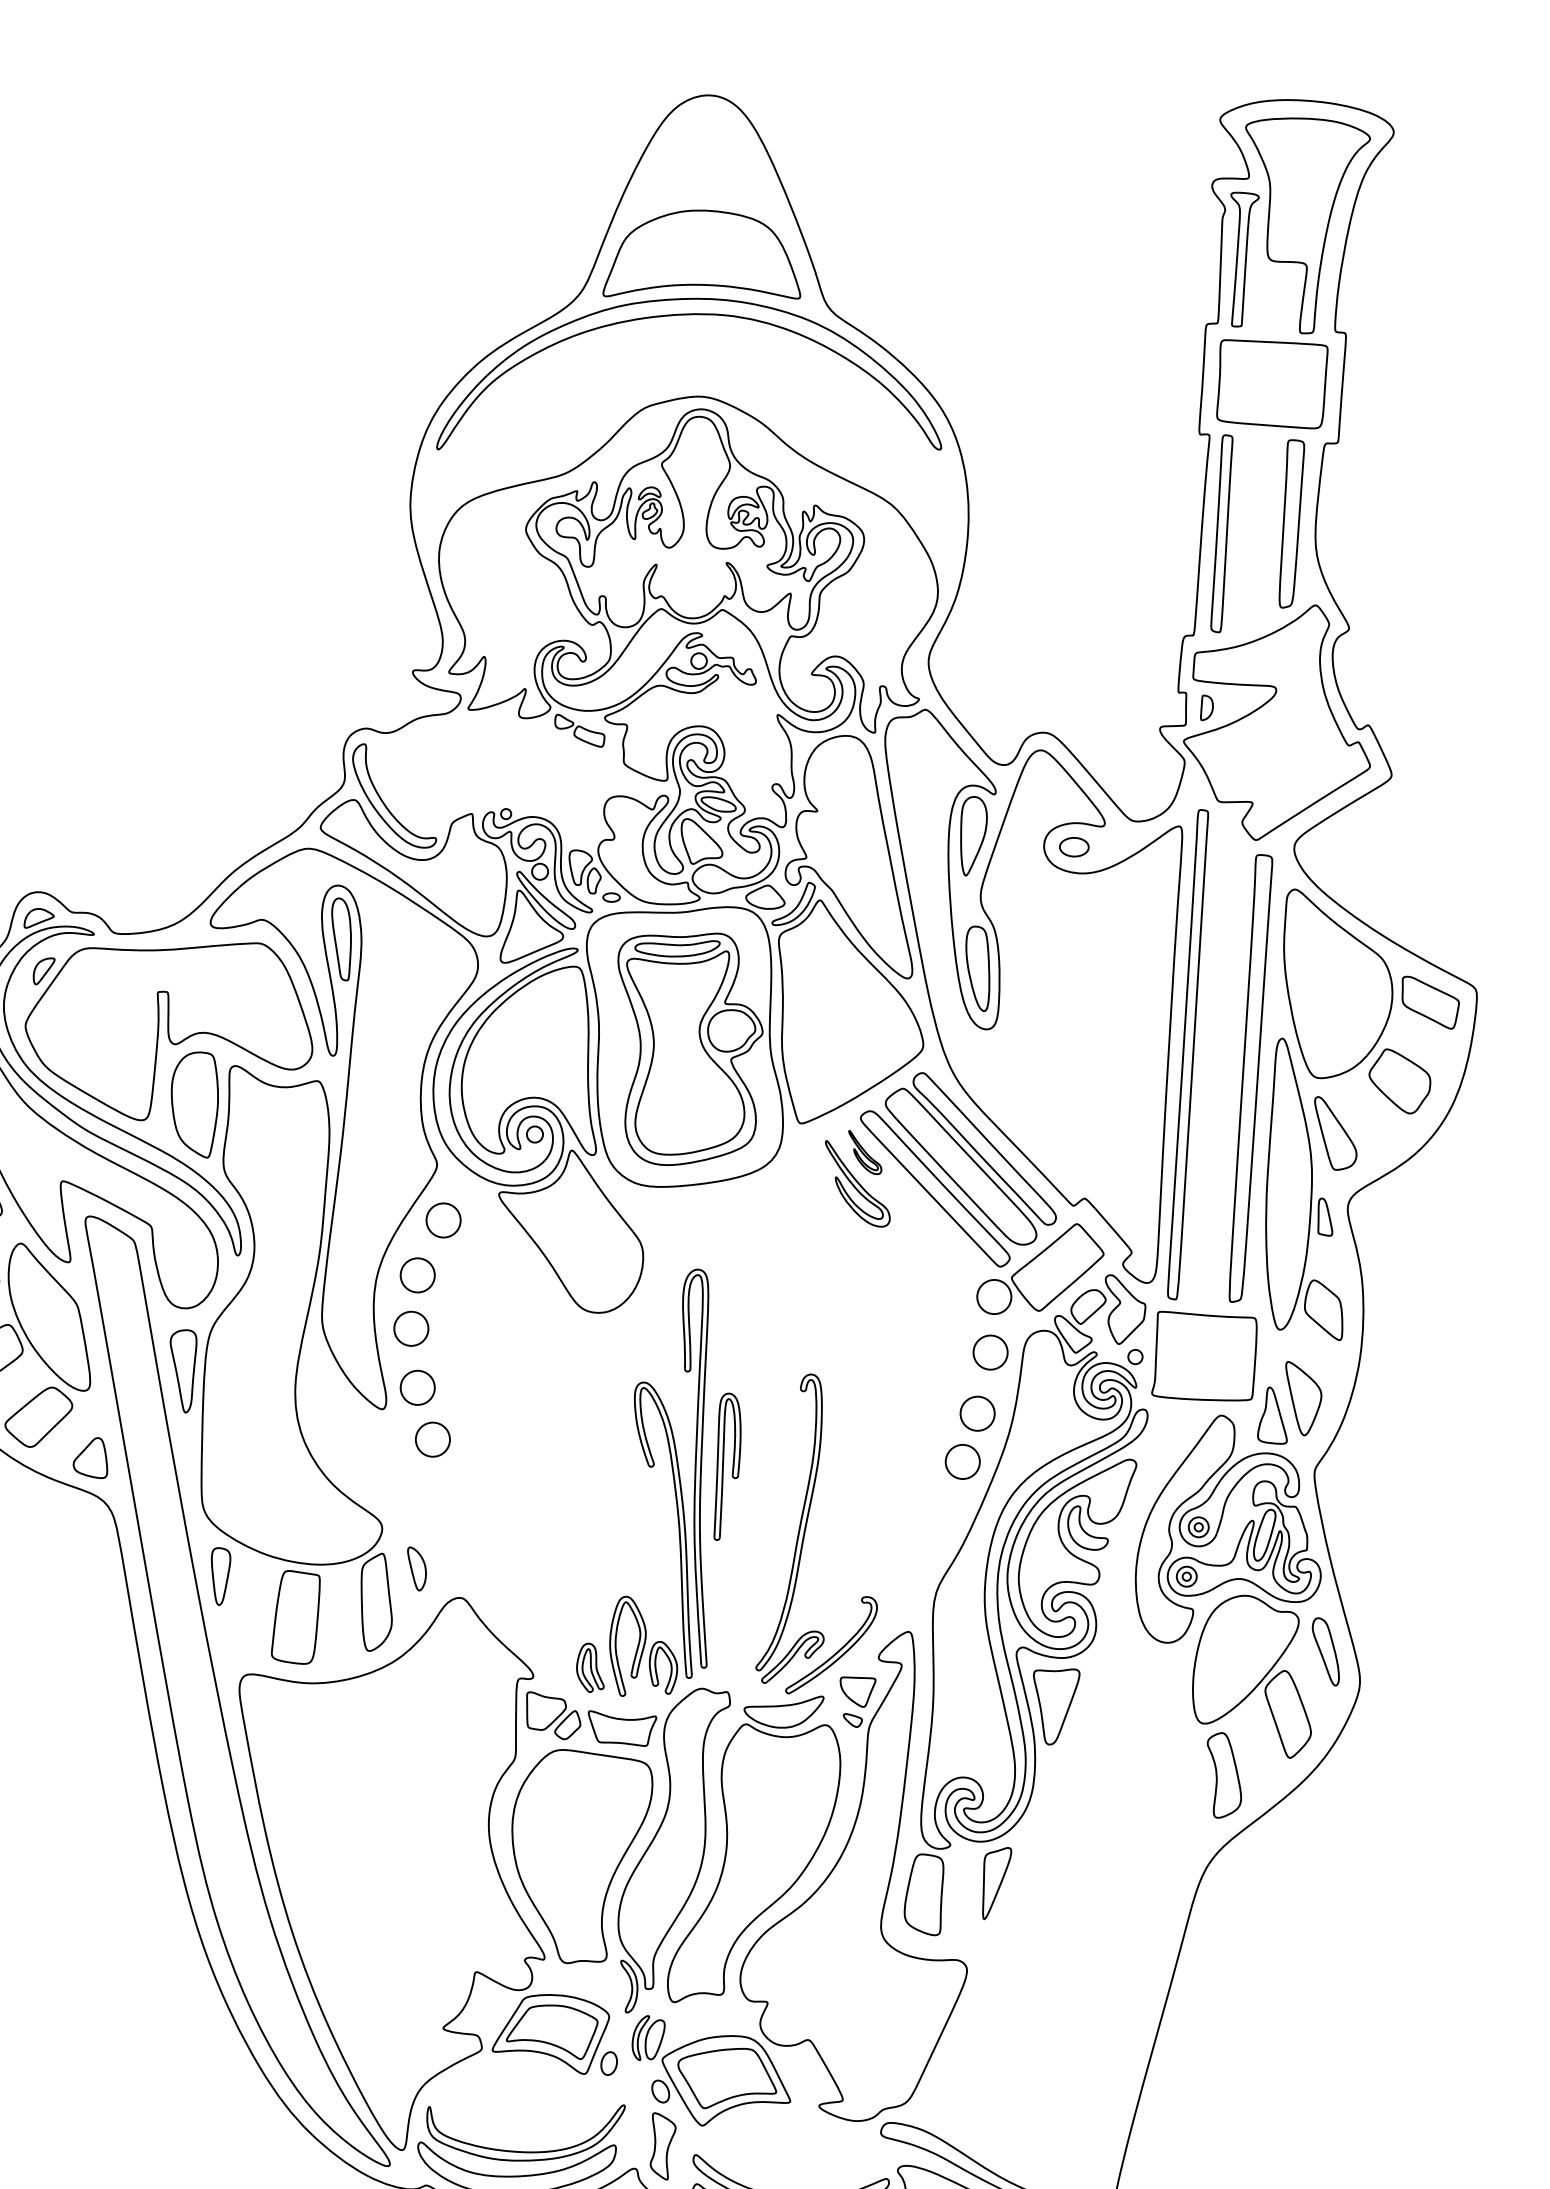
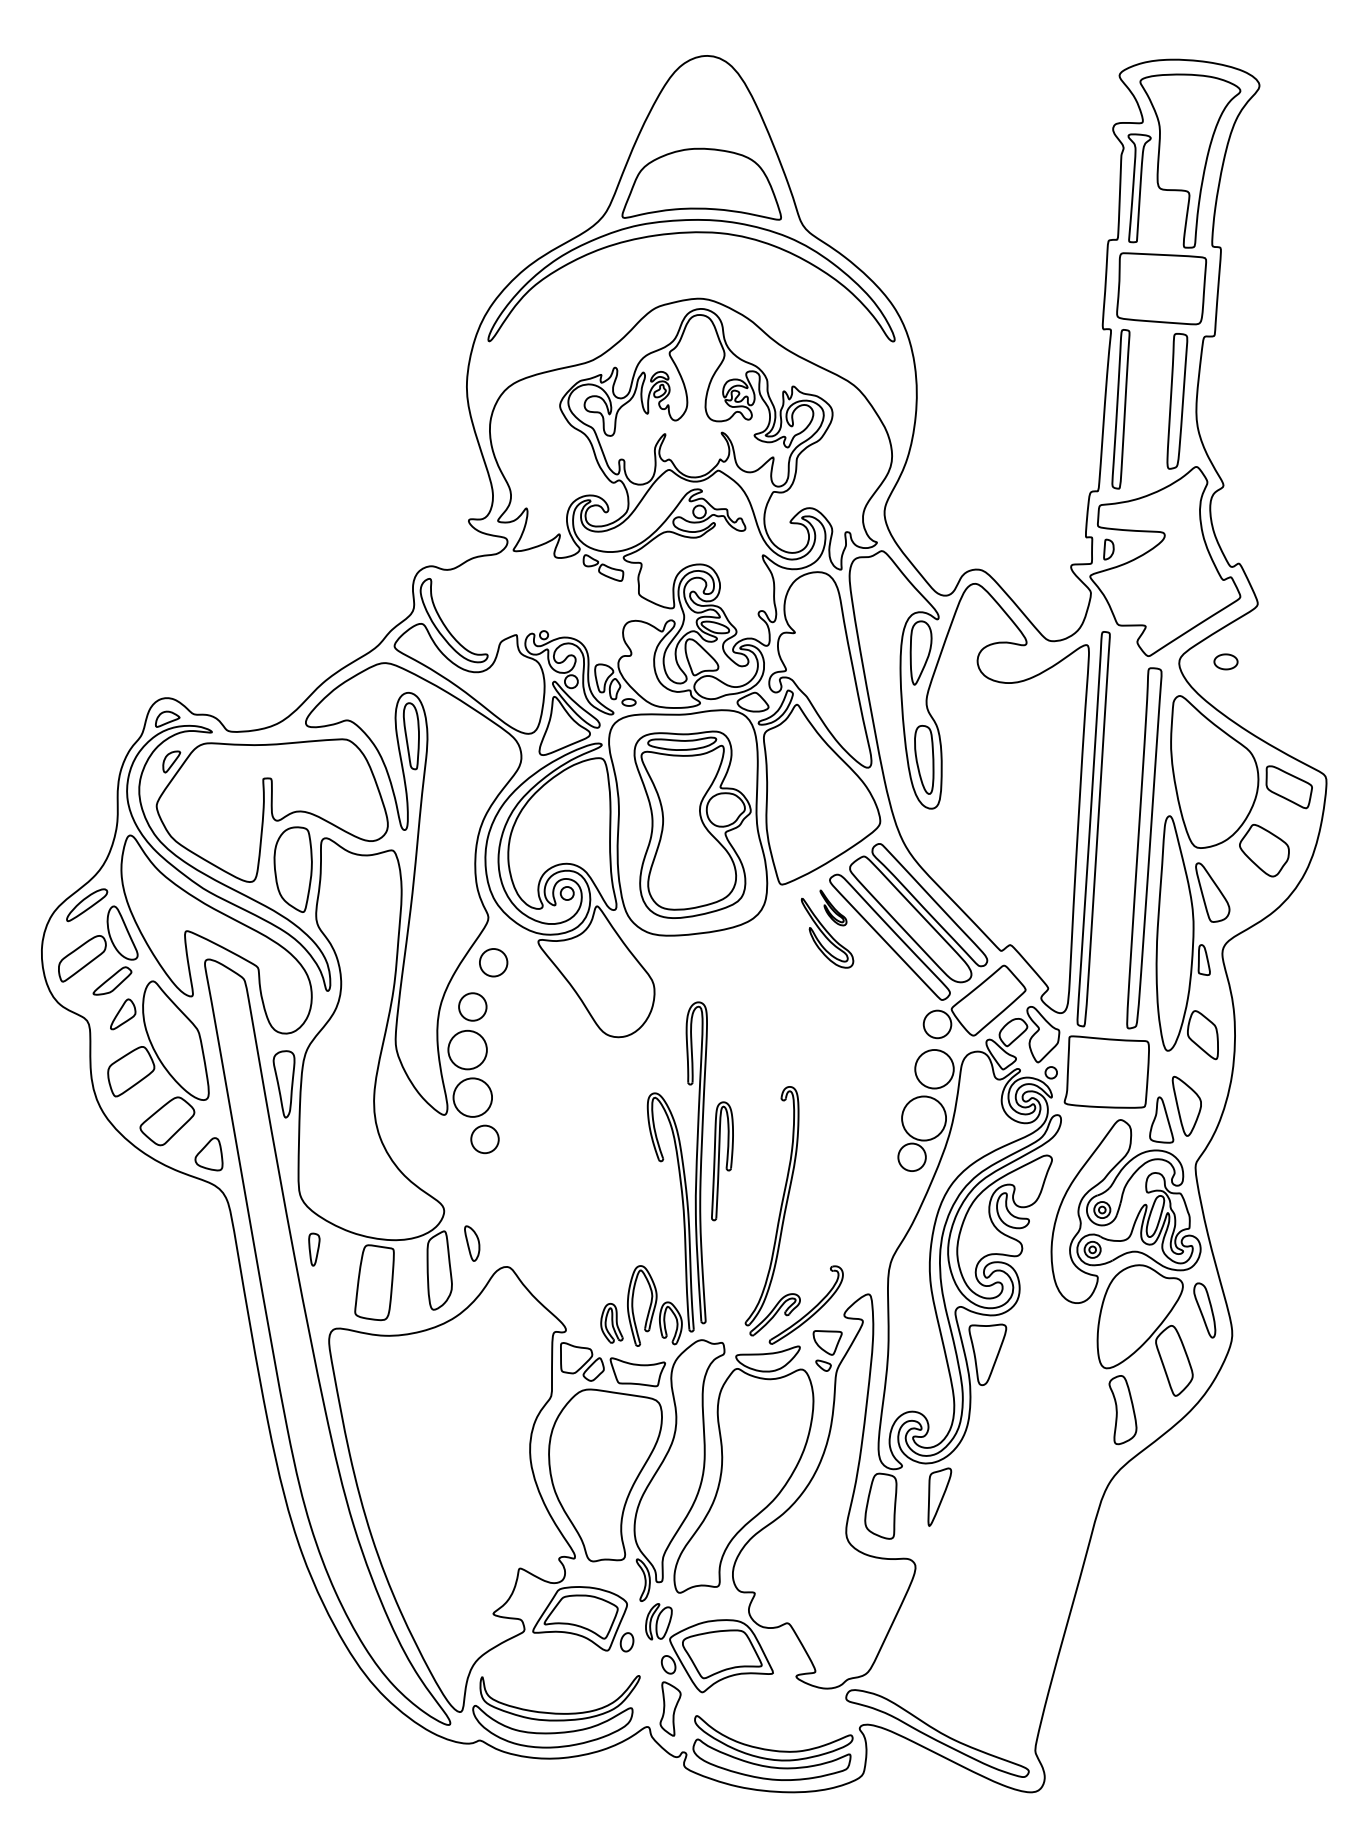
part: (1073, 846) -> (1225, 661), moved
circle: (411, 1328) -> (467, 1049), size x1.4
circle: (990, 1352) -> (934, 1069), size x1.4
circle: (417, 1387) -> (472, 1097), size x1.4
circle: (976, 1413) -> (923, 1118), size x1.6
part: (221, 1576) -> (314, 1249), size x0.7

